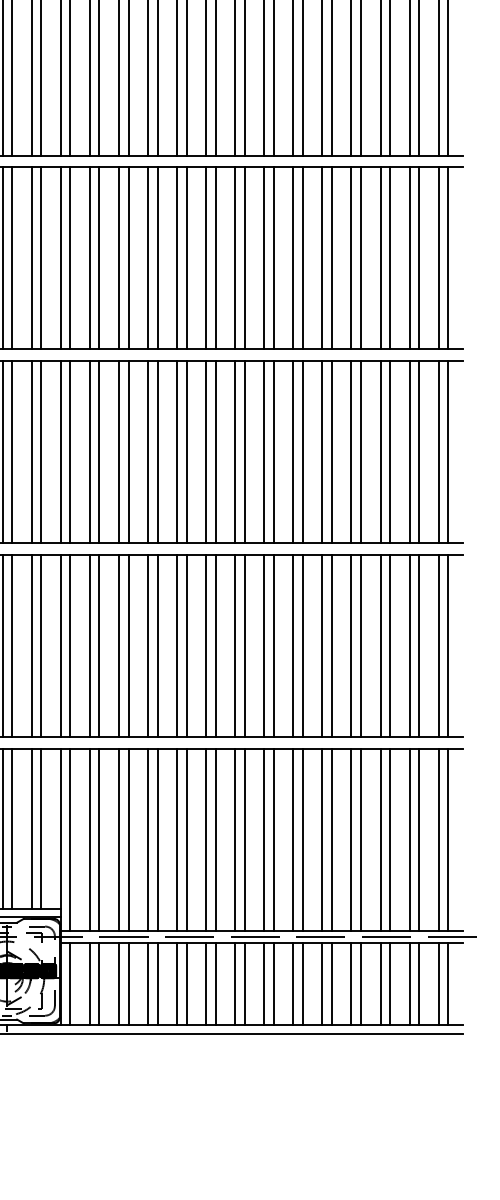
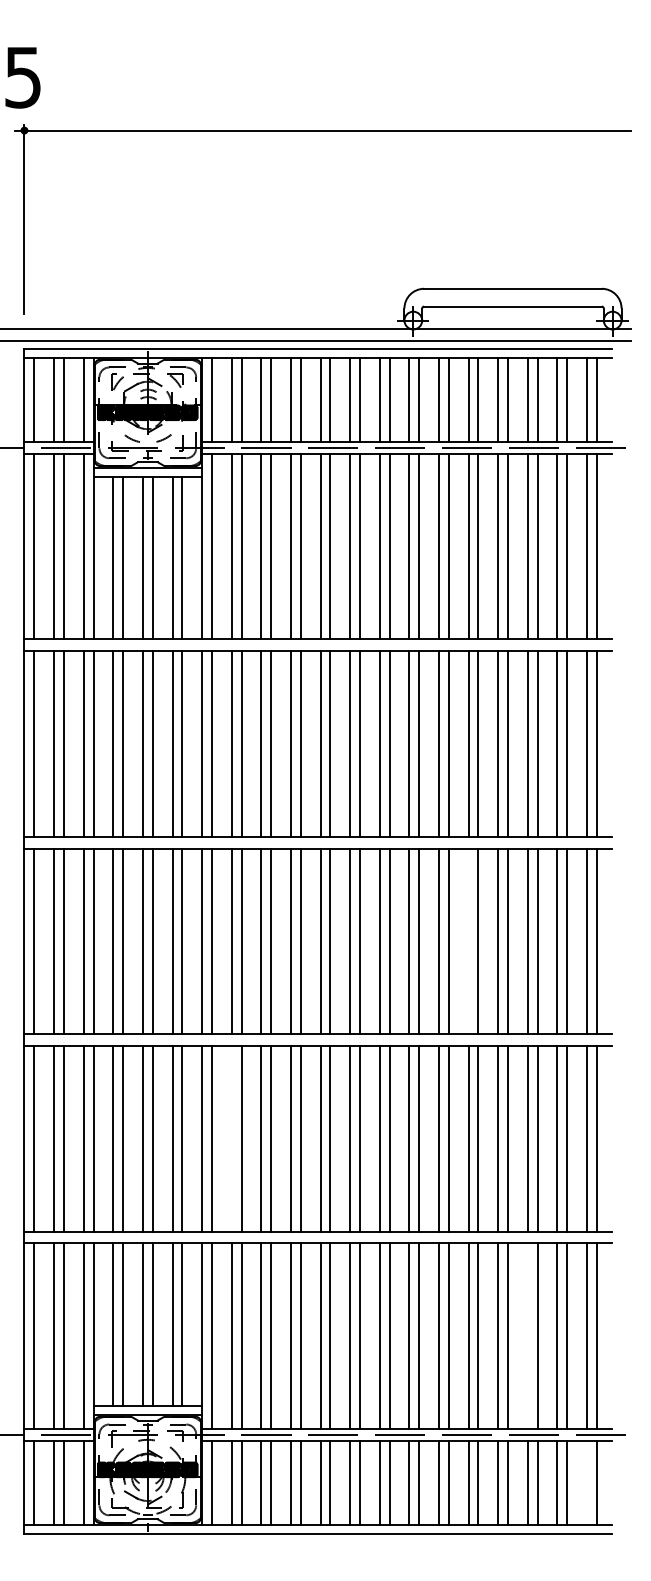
line: (322, 452) -> (468, 941), removed
line: (89, 645) -> (231, 1138), removed
line: (380, 839) -> (527, 1335), removed
line: (439, 983) -> (587, 1482), removed

